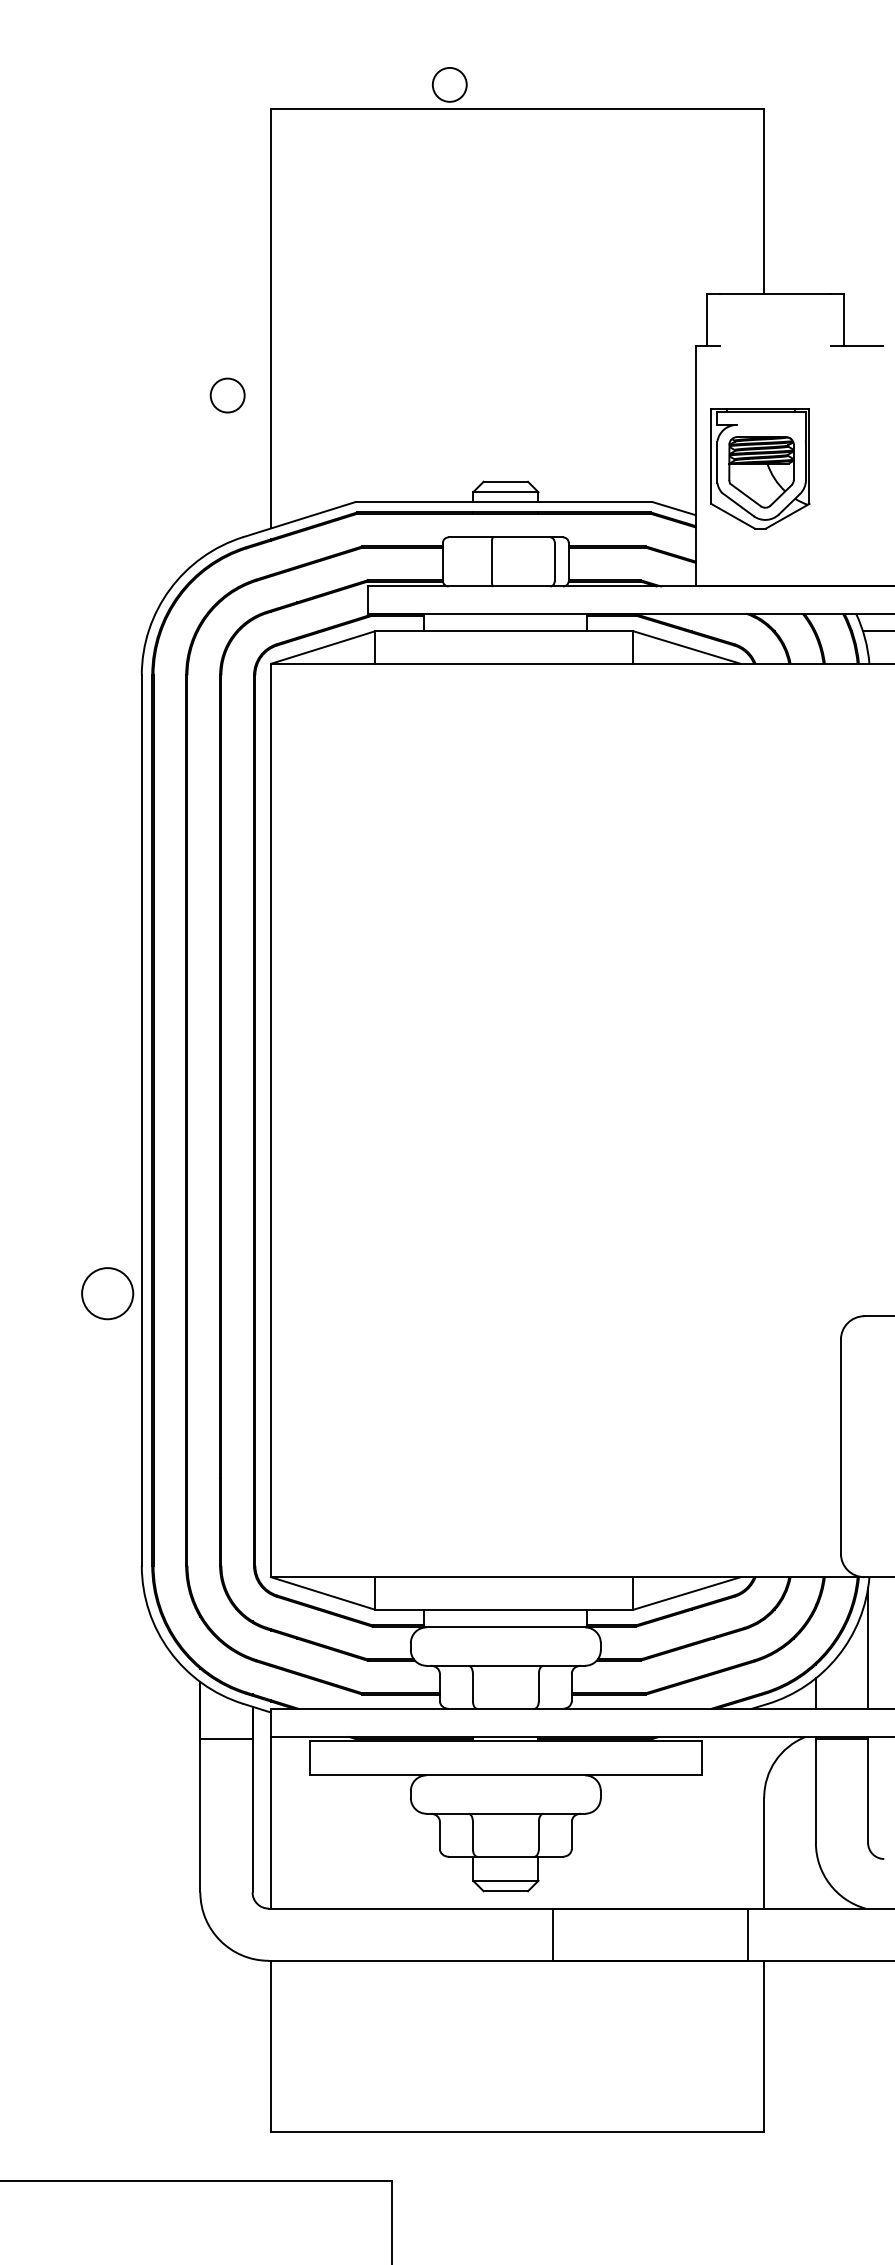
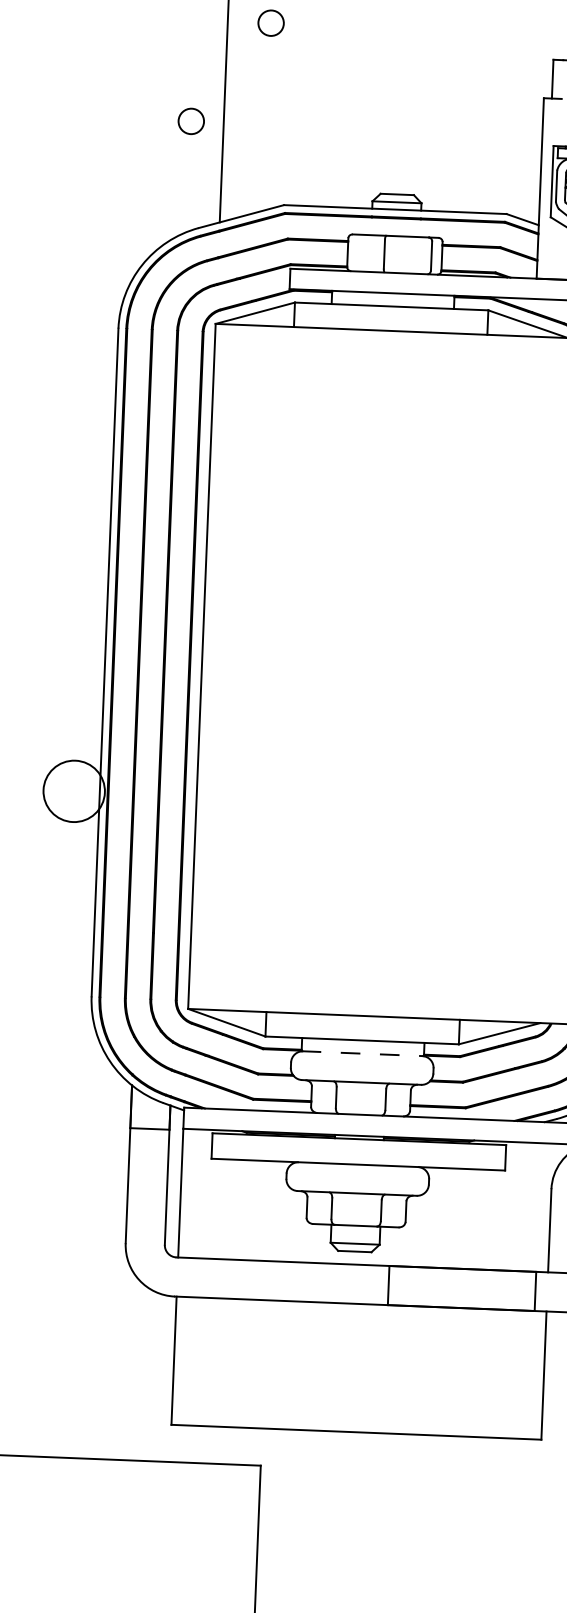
circle: (328, 260) -> (270, 23), added
circle: (107, 1293) -> (74, 791), size x1.6
line: (505, 1627) -> (362, 1053), solid -> dashed

